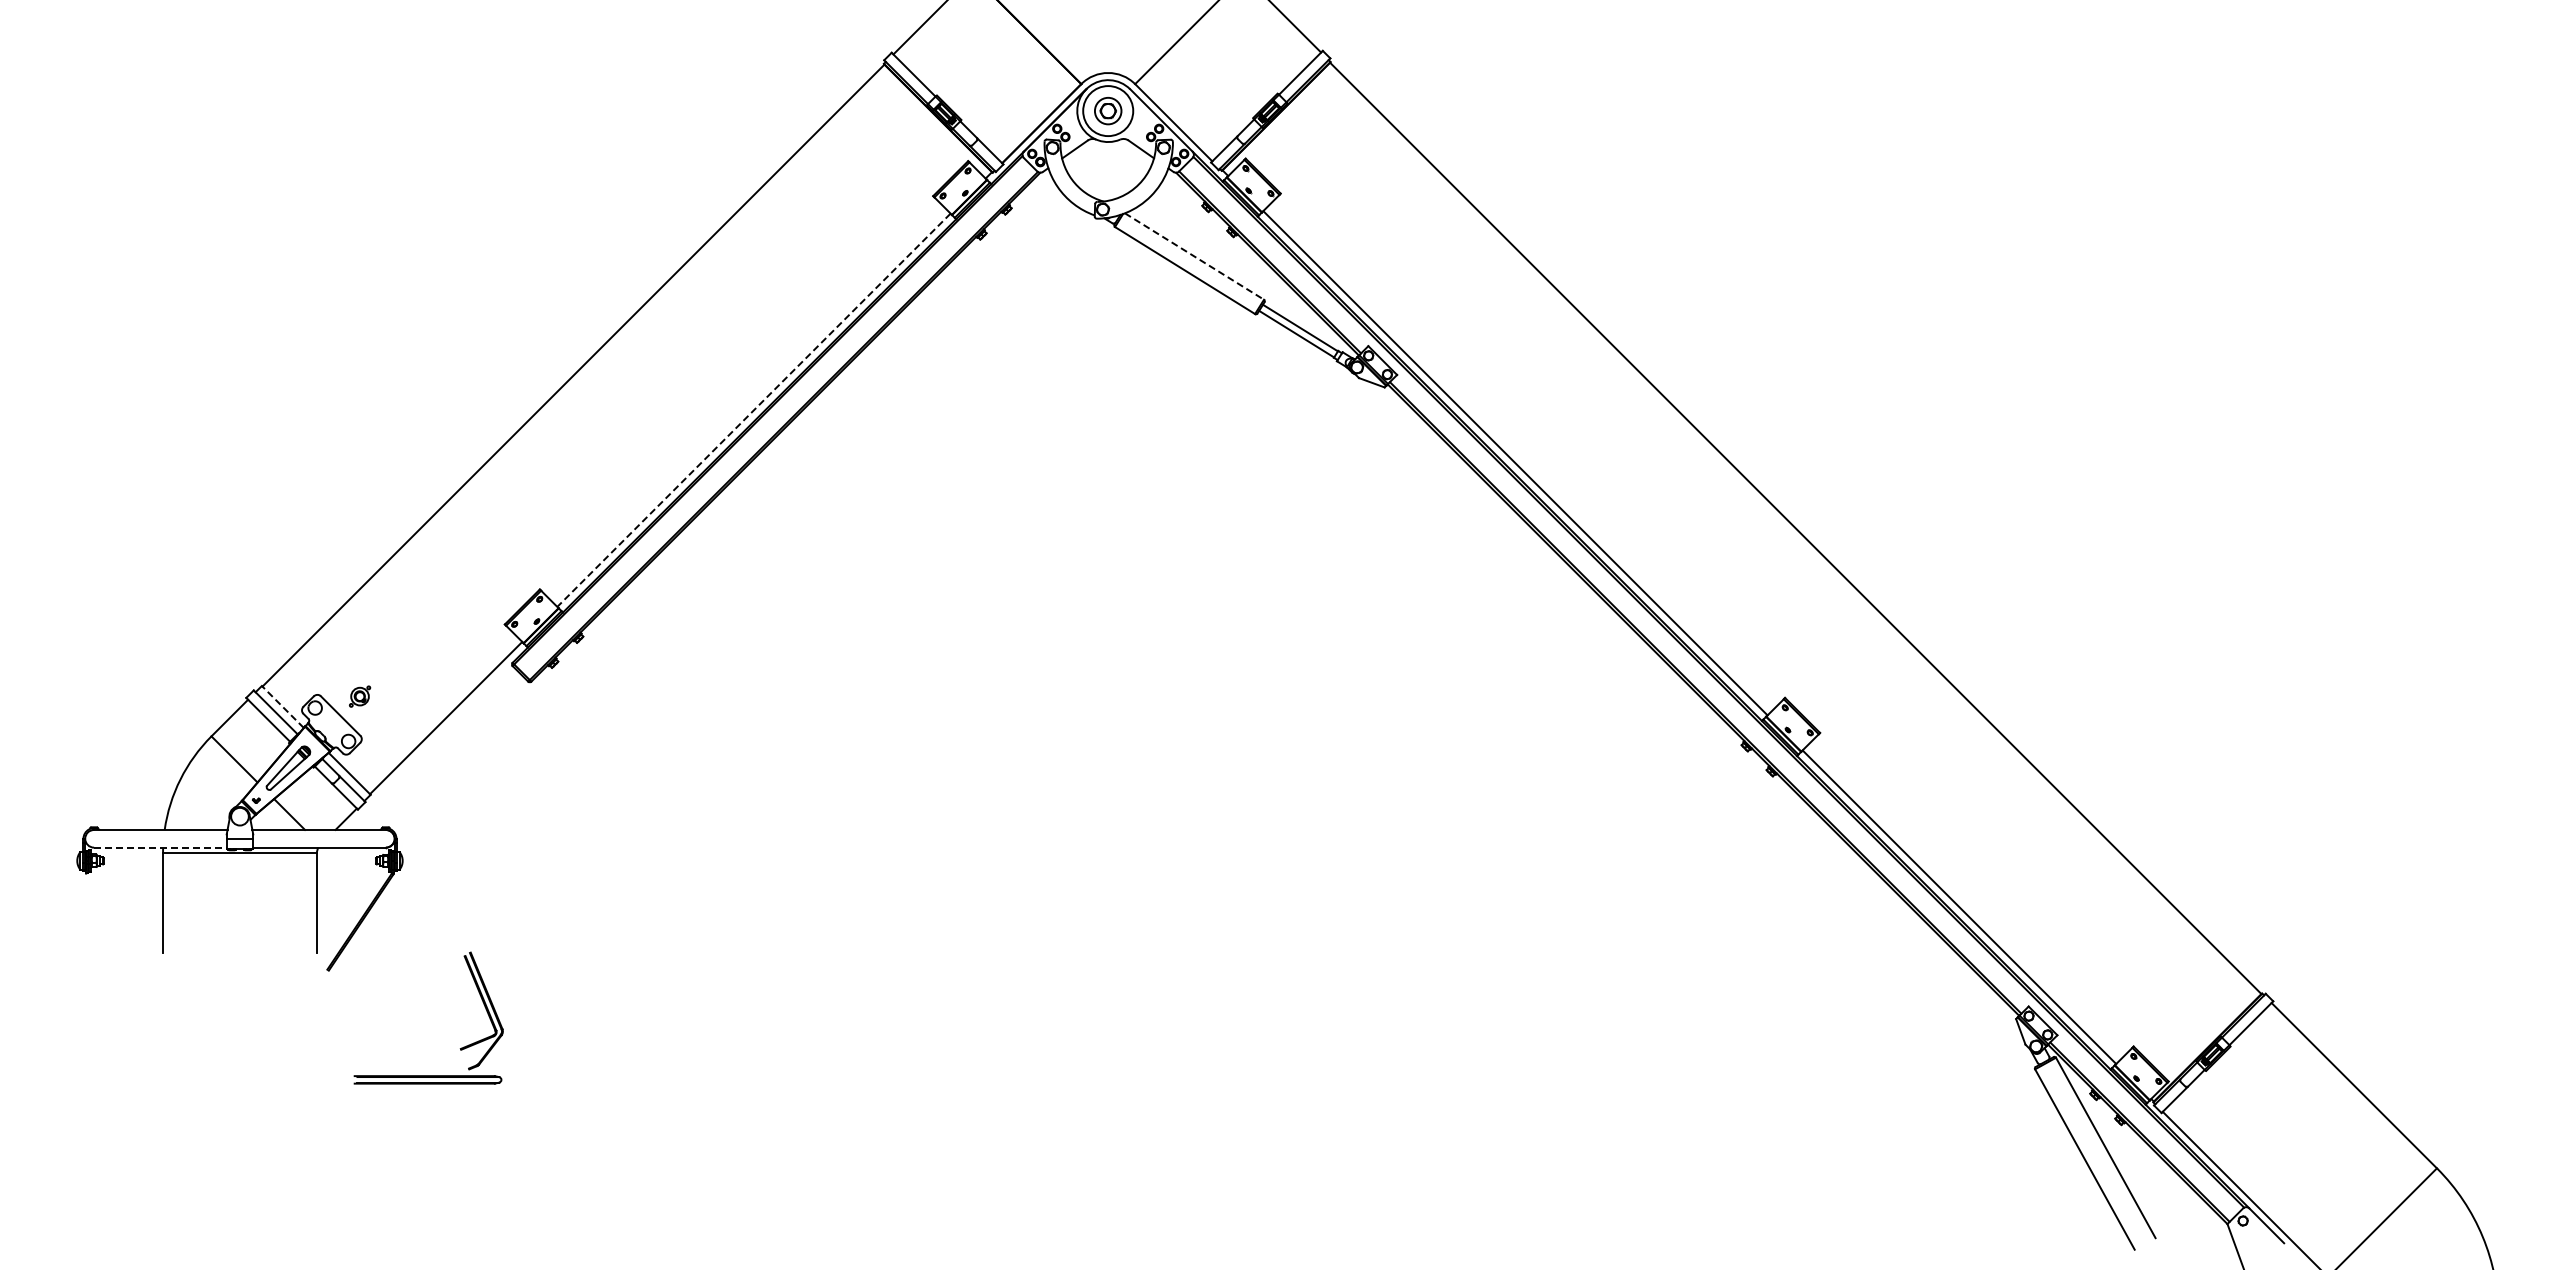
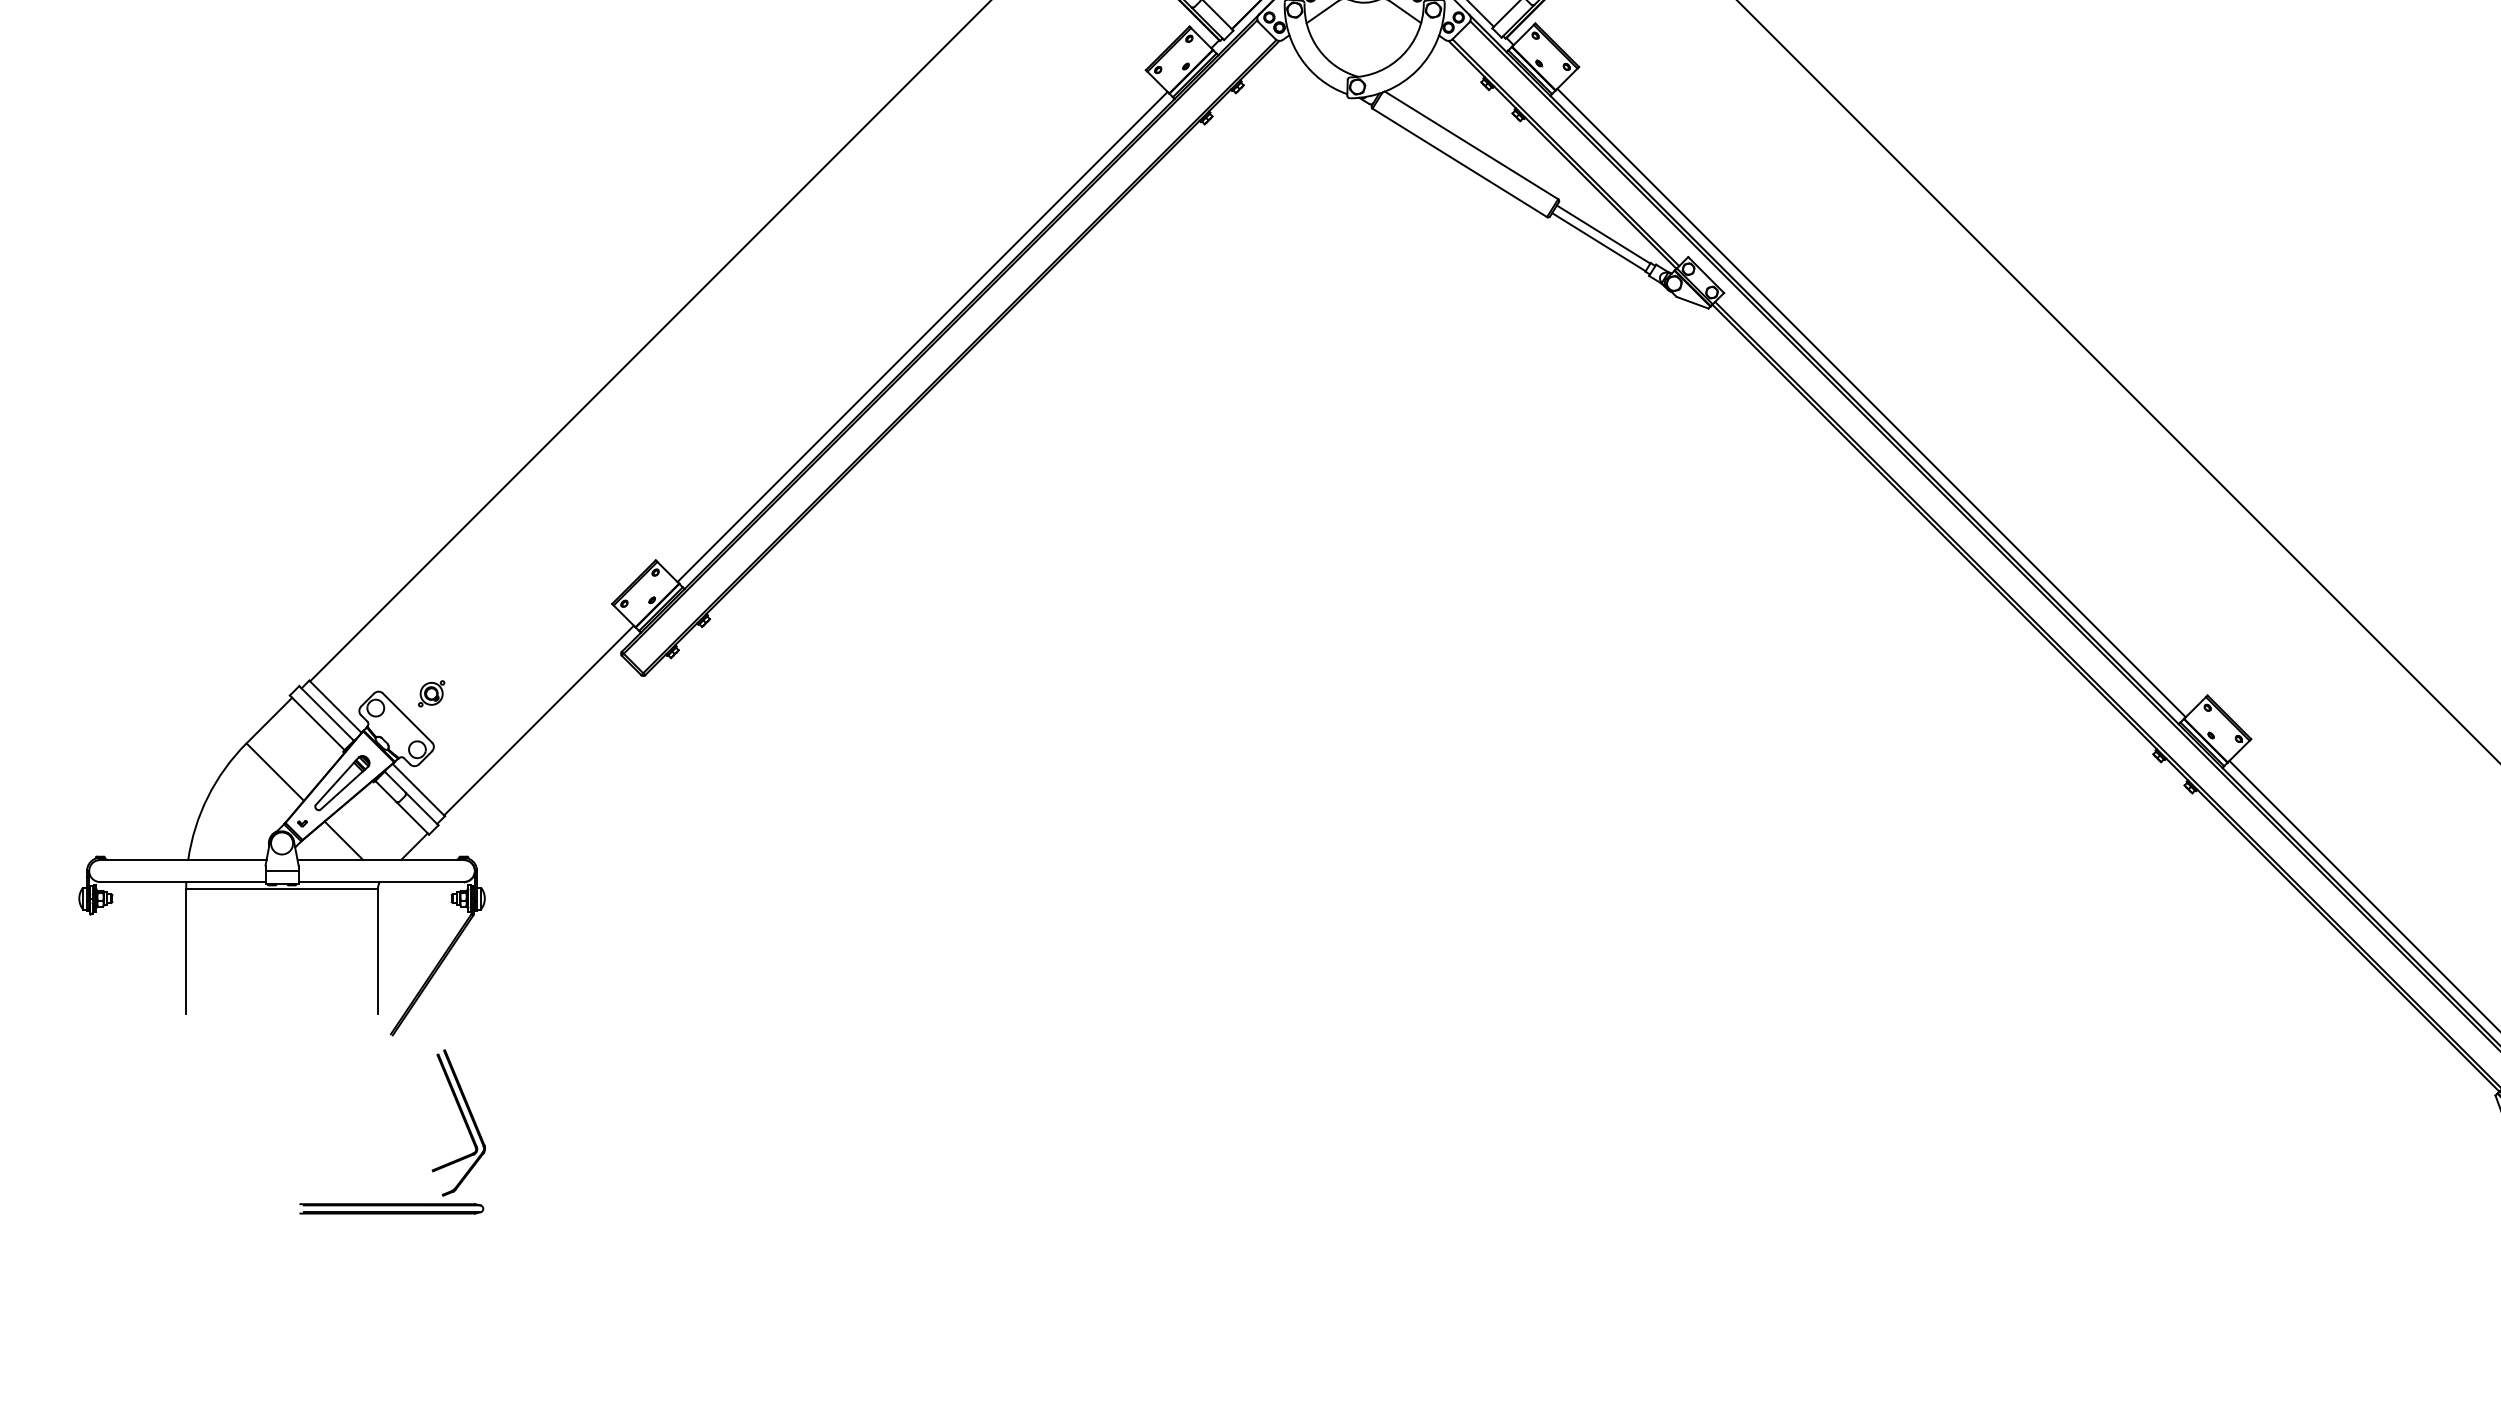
line: (1194, 256) -> (1471, 145), dashed -> solid
line: (753, 410) -> (922, 337), dashed -> solid
line: (282, 706) -> (335, 706), dashed -> solid
line: (160, 847) -> (183, 881), dashed -> solid
part: (459, 1048) -> (431, 1169), moved

